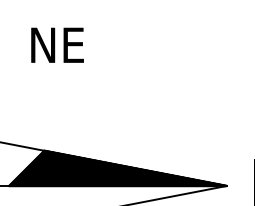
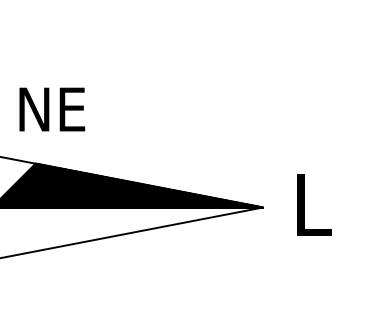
text: (57, 45) -> (52, 109), moved

